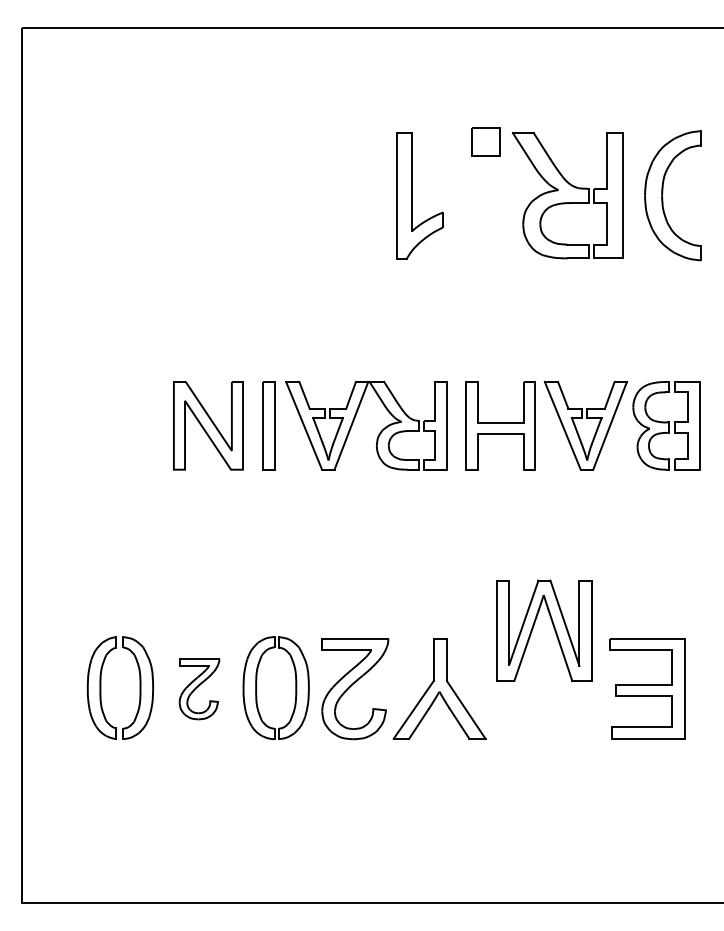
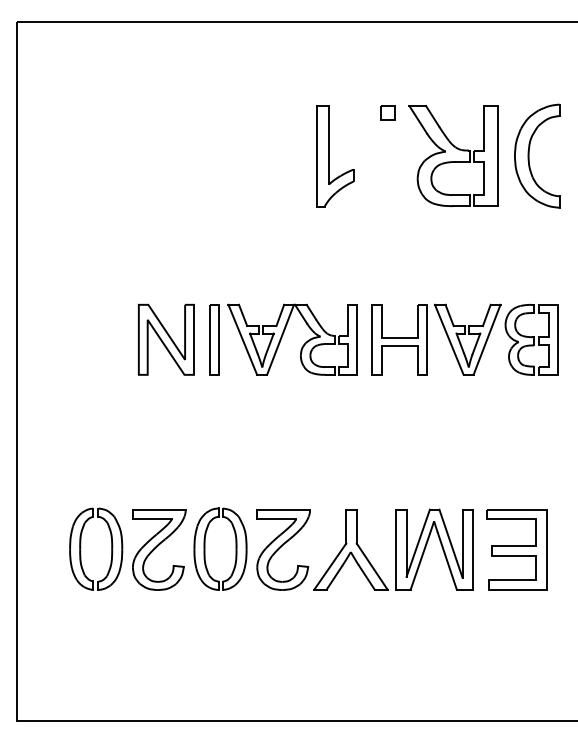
part: (485, 141) -> (387, 112), size x0.62
part: (553, 628) -> (441, 547), moved
part: (199, 689) -> (159, 550), size x1.67

